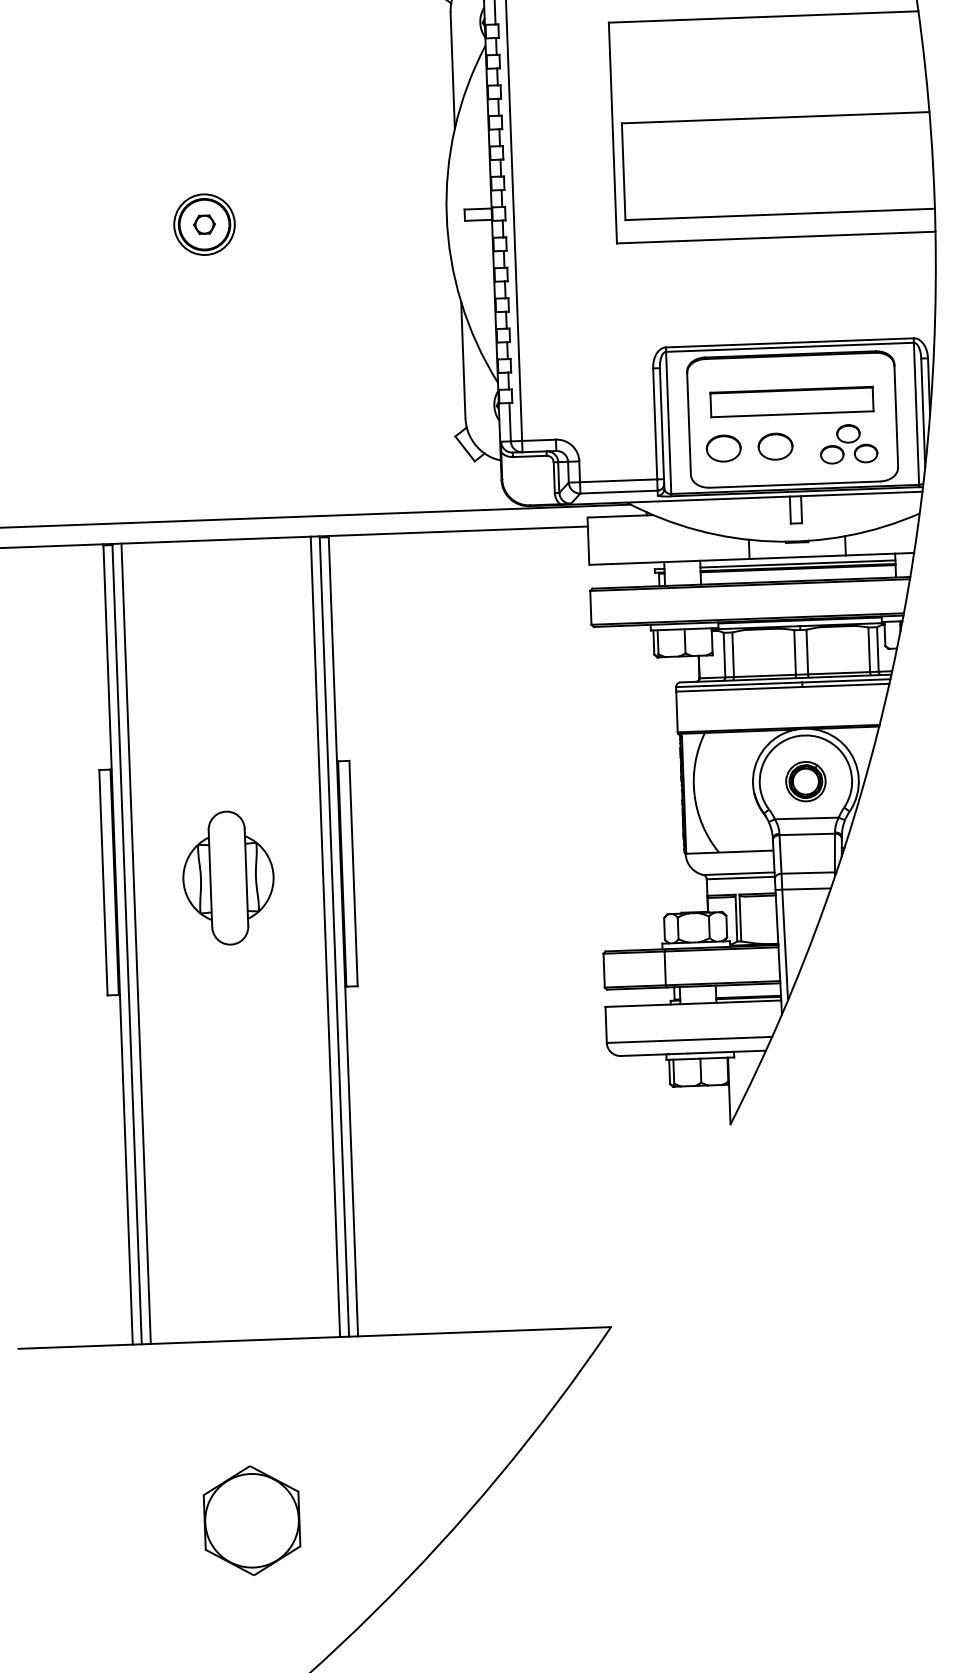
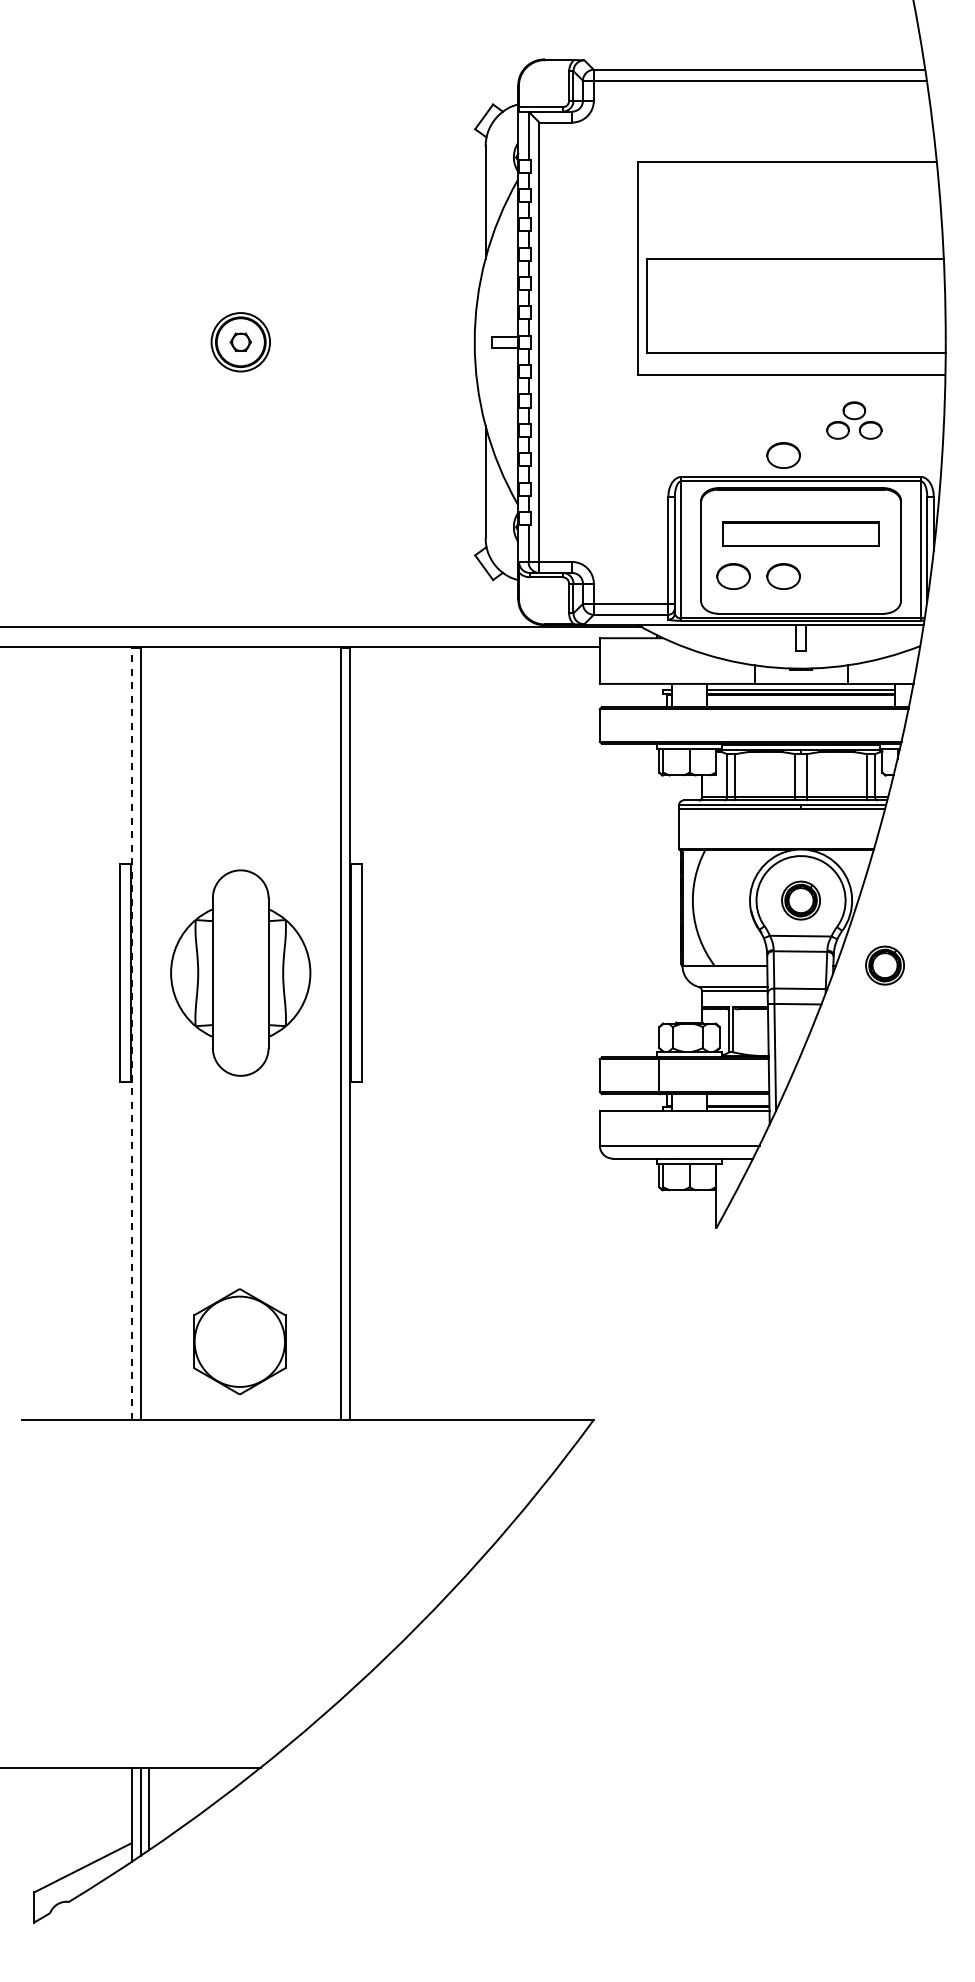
part: (770, 321) -> (783, 455), added
part: (848, 443) -> (854, 420), moved
part: (894, 845) -> (884, 965), added
part: (228, 878) -> (240, 973), size x1.6
line: (325, 936) -> (332, 1032), removed
line: (136, 942) -> (149, 1032), removed
line: (118, 944) -> (132, 1033), solid -> dashed
part: (251, 1520) -> (239, 1341), moved

